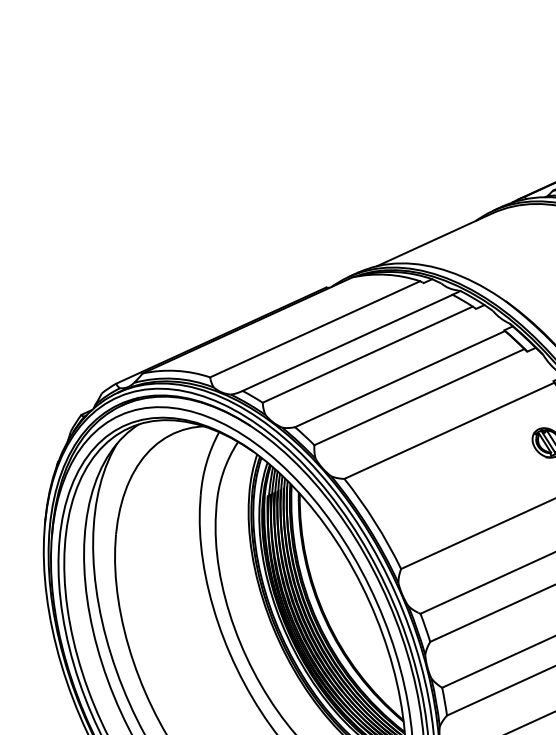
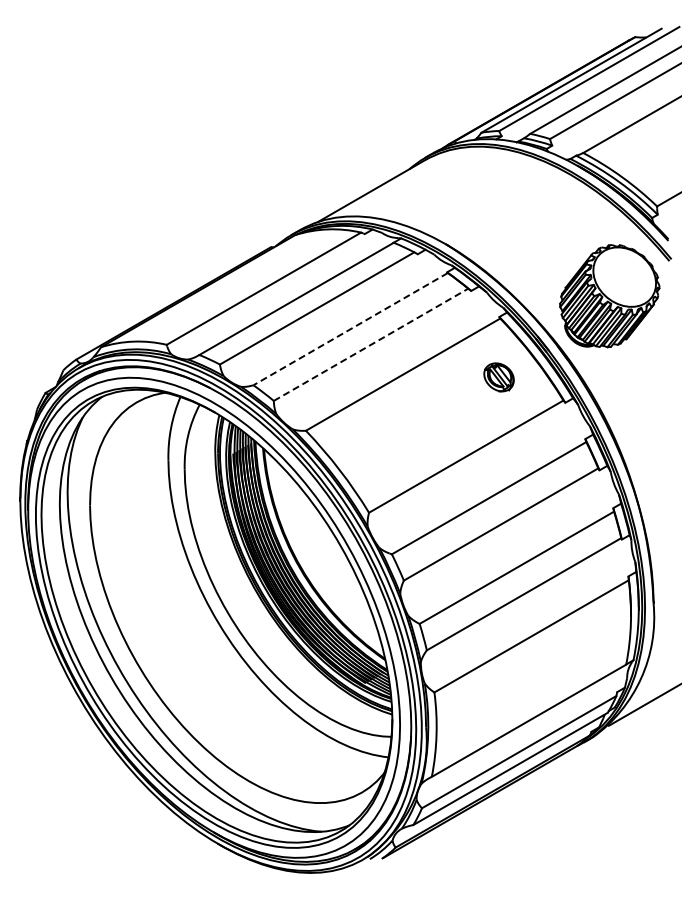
line: (399, 379) -> (350, 329), solid -> dashed
line: (419, 396) -> (371, 344), solid -> dashed

